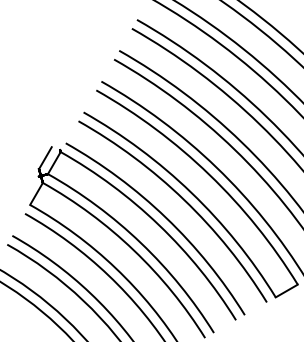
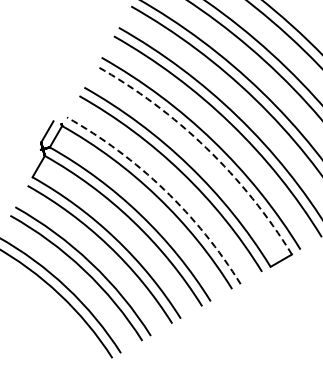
arc: (209, 174) -> (206, 147), solid -> dashed
arc: (166, 217) -> (164, 189), solid -> dashed

